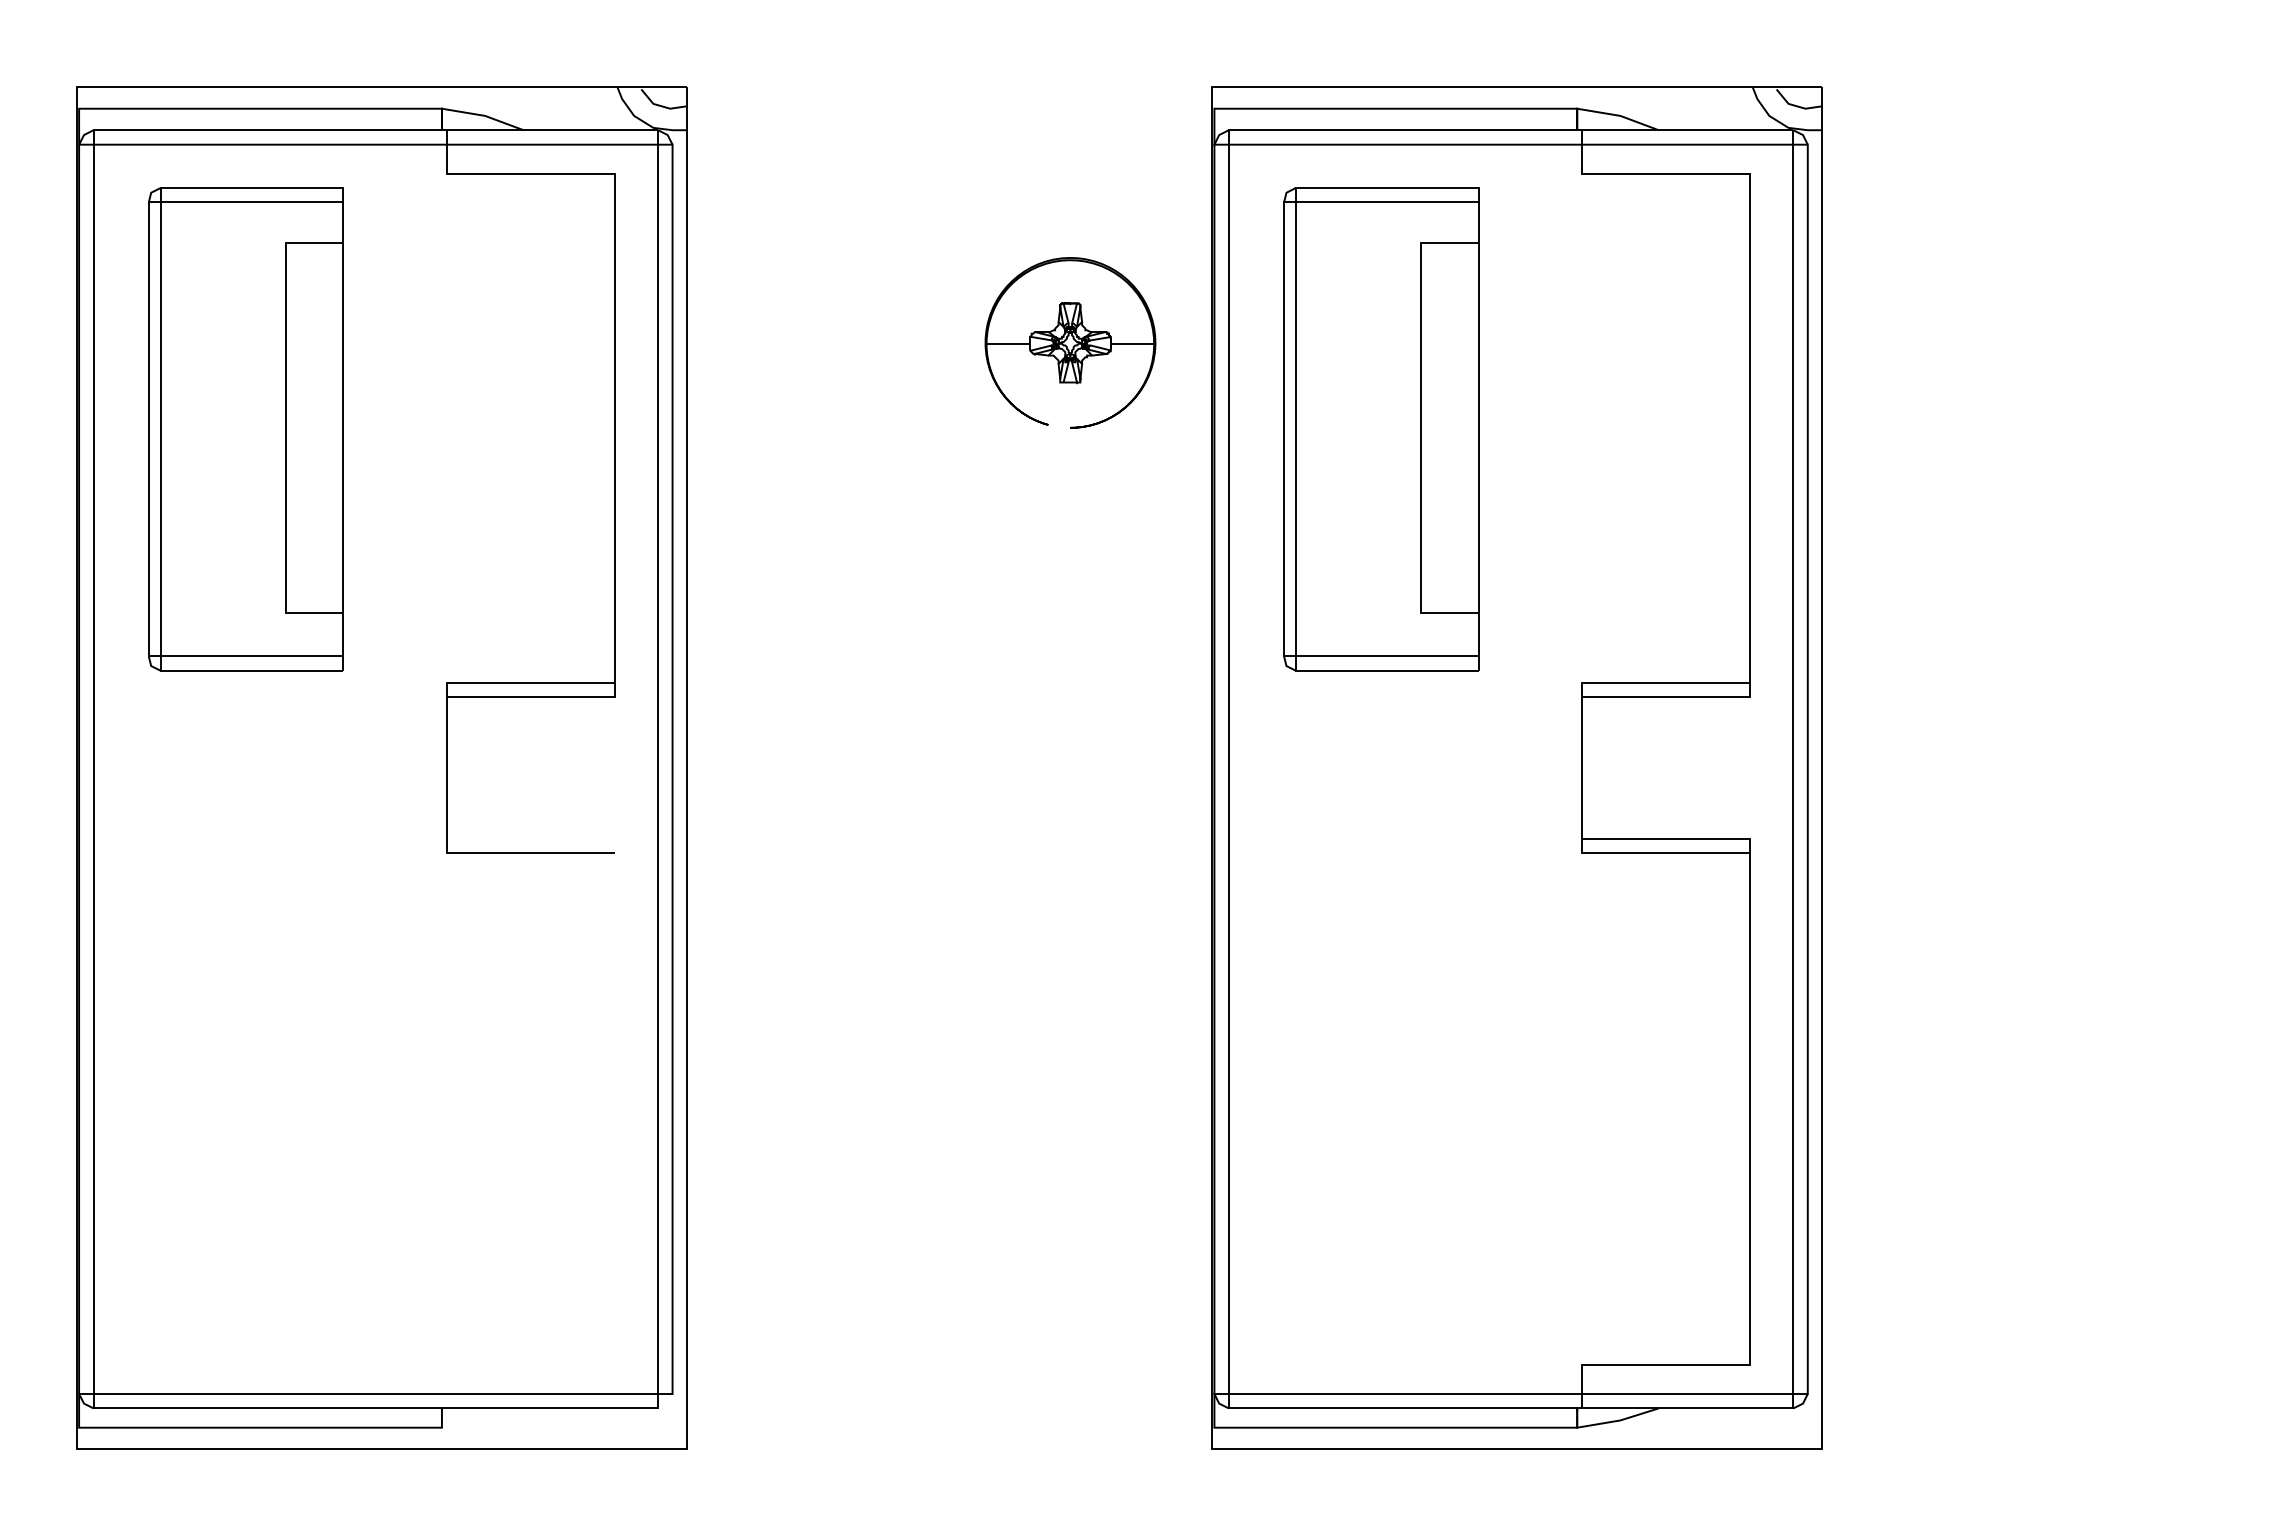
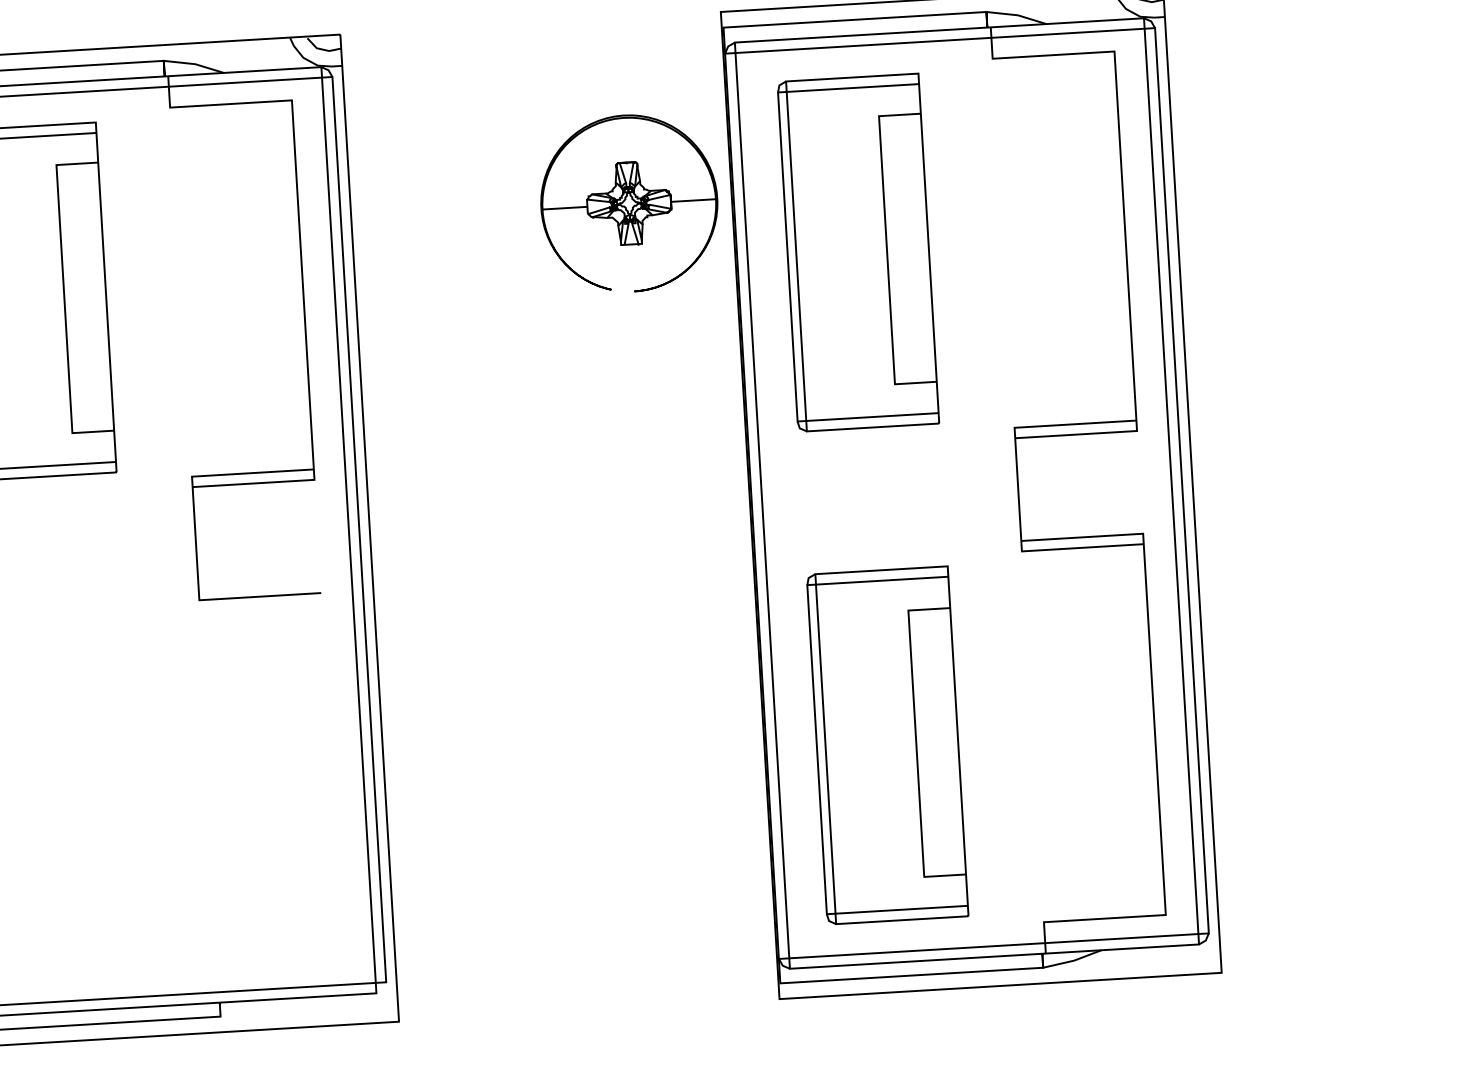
part: (1070, 342) -> (629, 203), size x1.43
part: (1381, 1109) -> (887, 745), added

